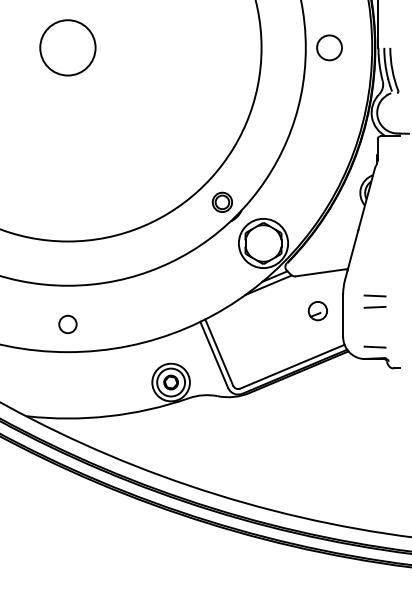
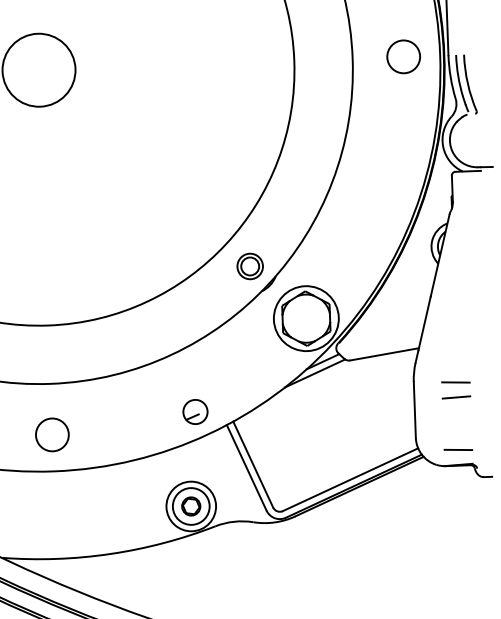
circle: (329, 47) -> (403, 56), moved
part: (317, 311) -> (194, 412), moved
circle: (67, 324) -> (51, 434), size x1.43

